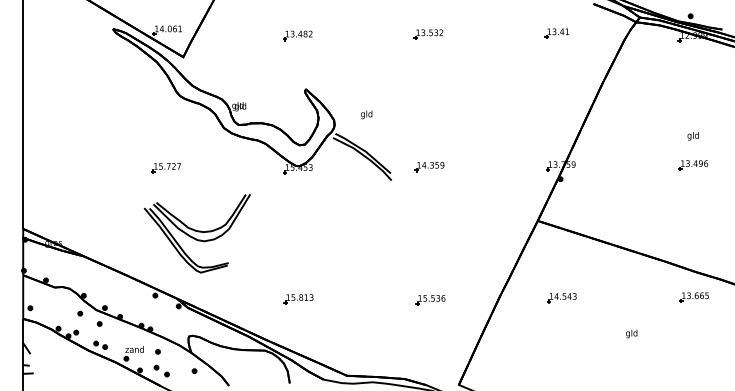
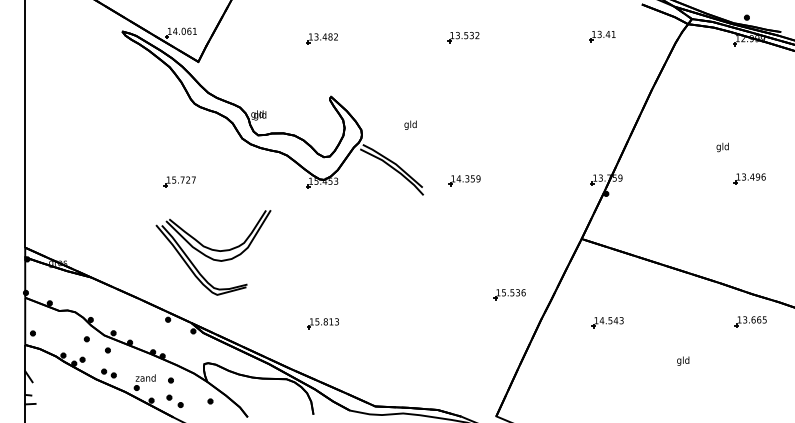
text: (366, 114) -> (410, 124), moved
text: (693, 136) -> (722, 147), moved
part: (430, 300) -> (509, 294), moved

